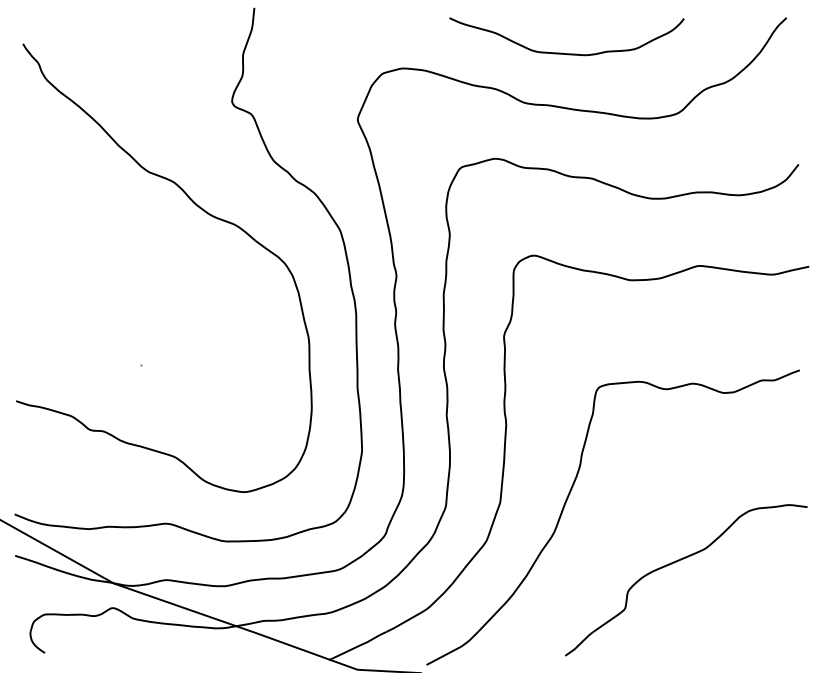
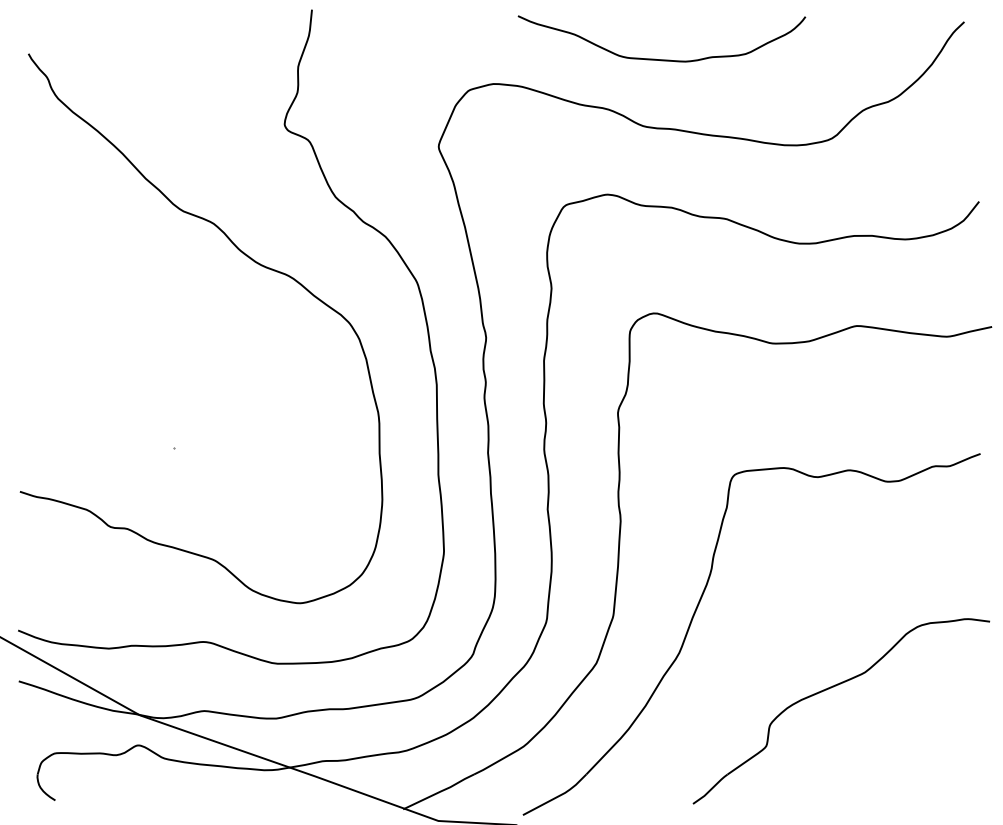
curve: (562, 52) -> (656, 58), moved

